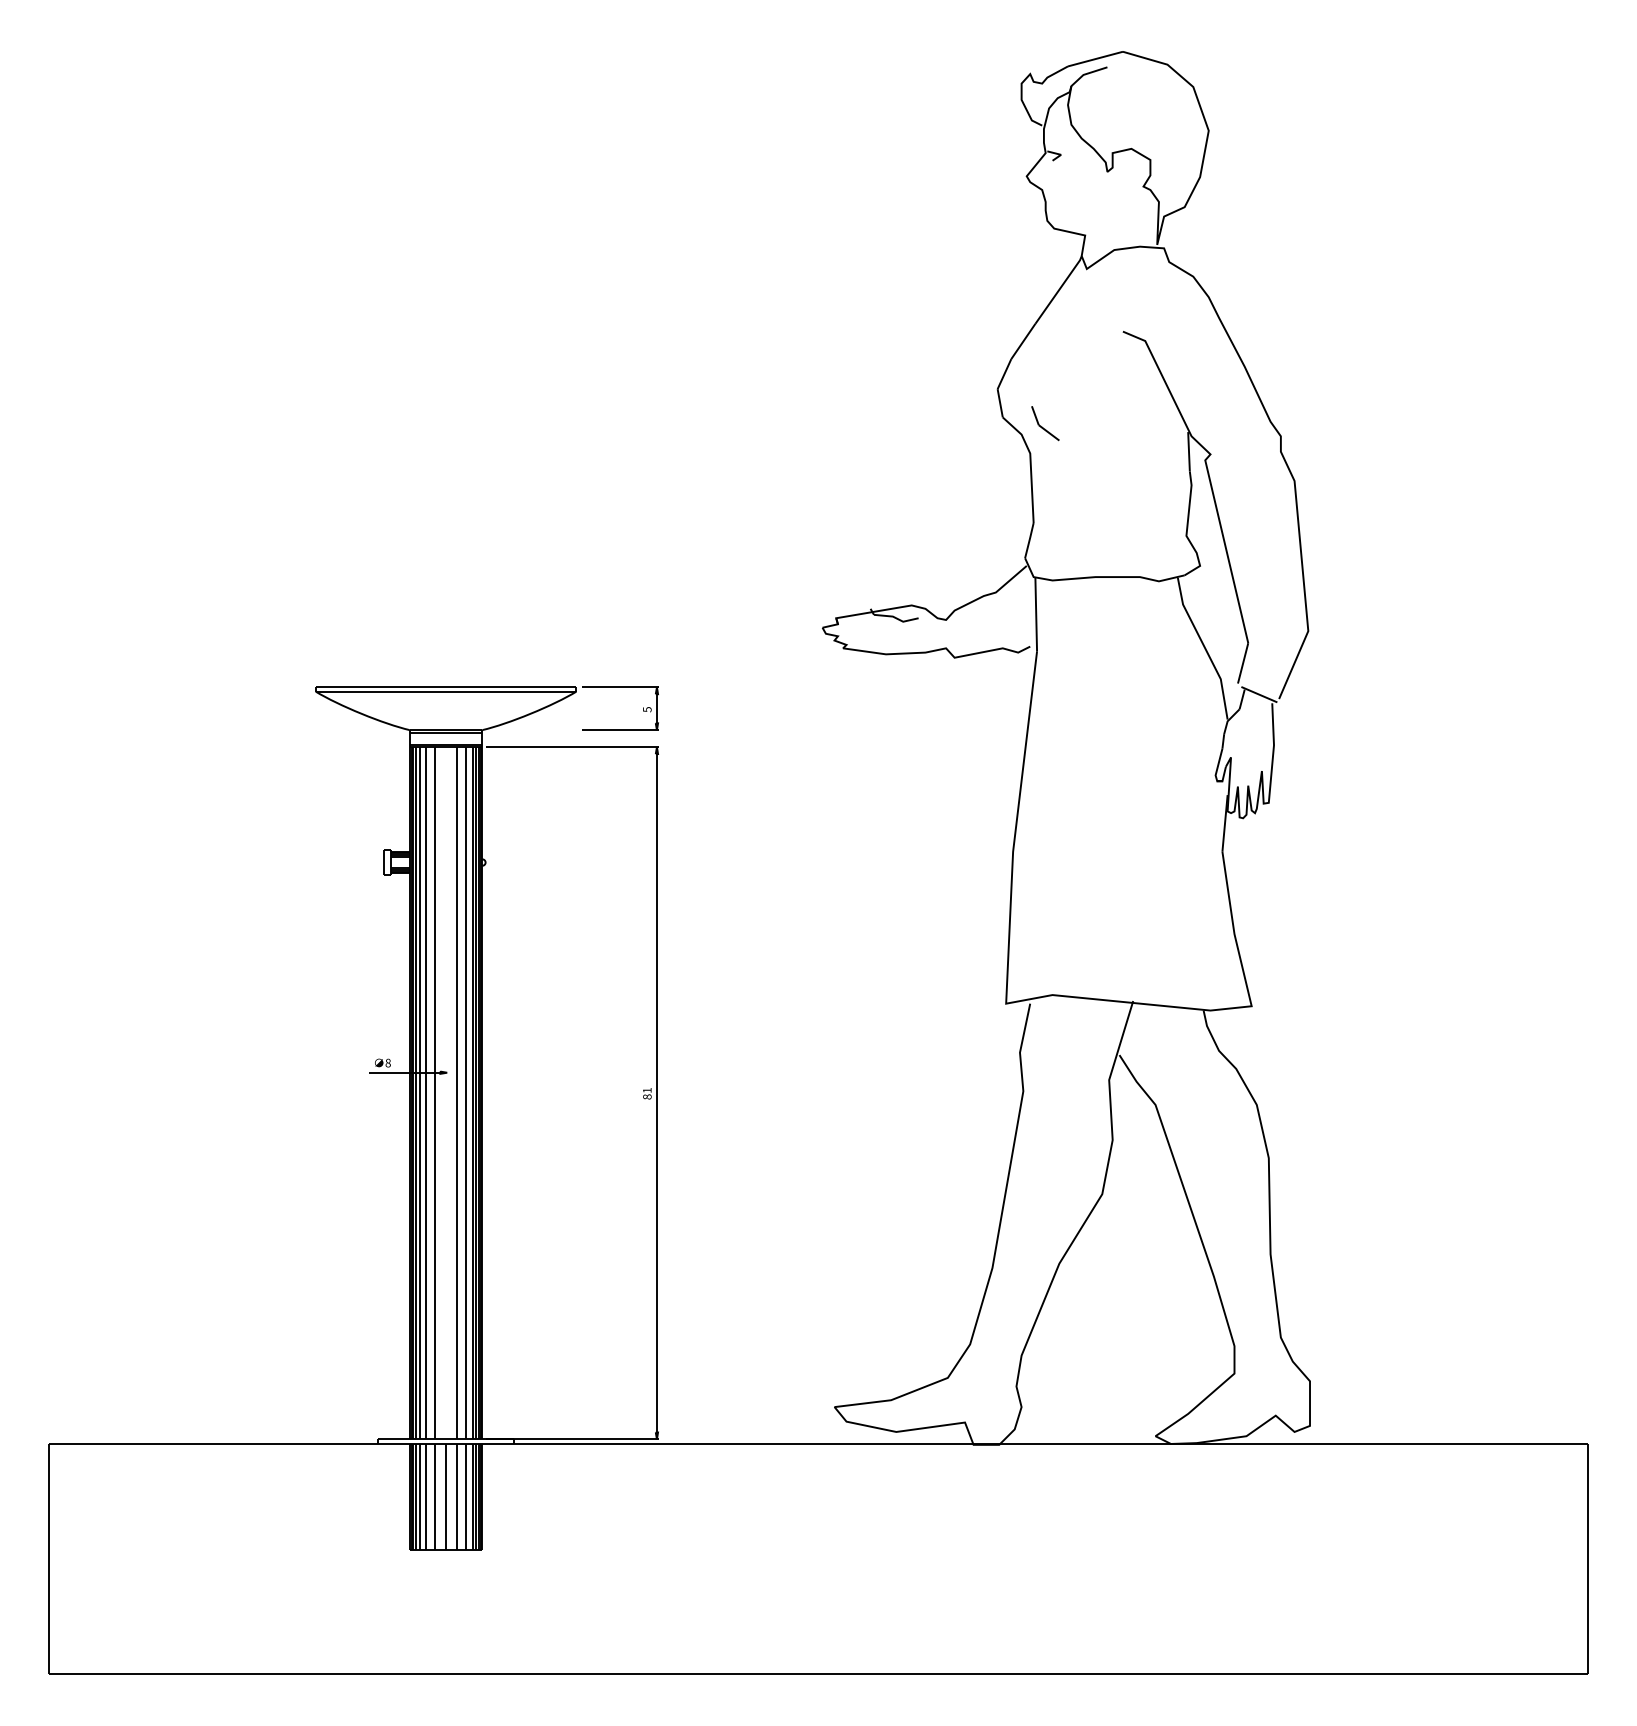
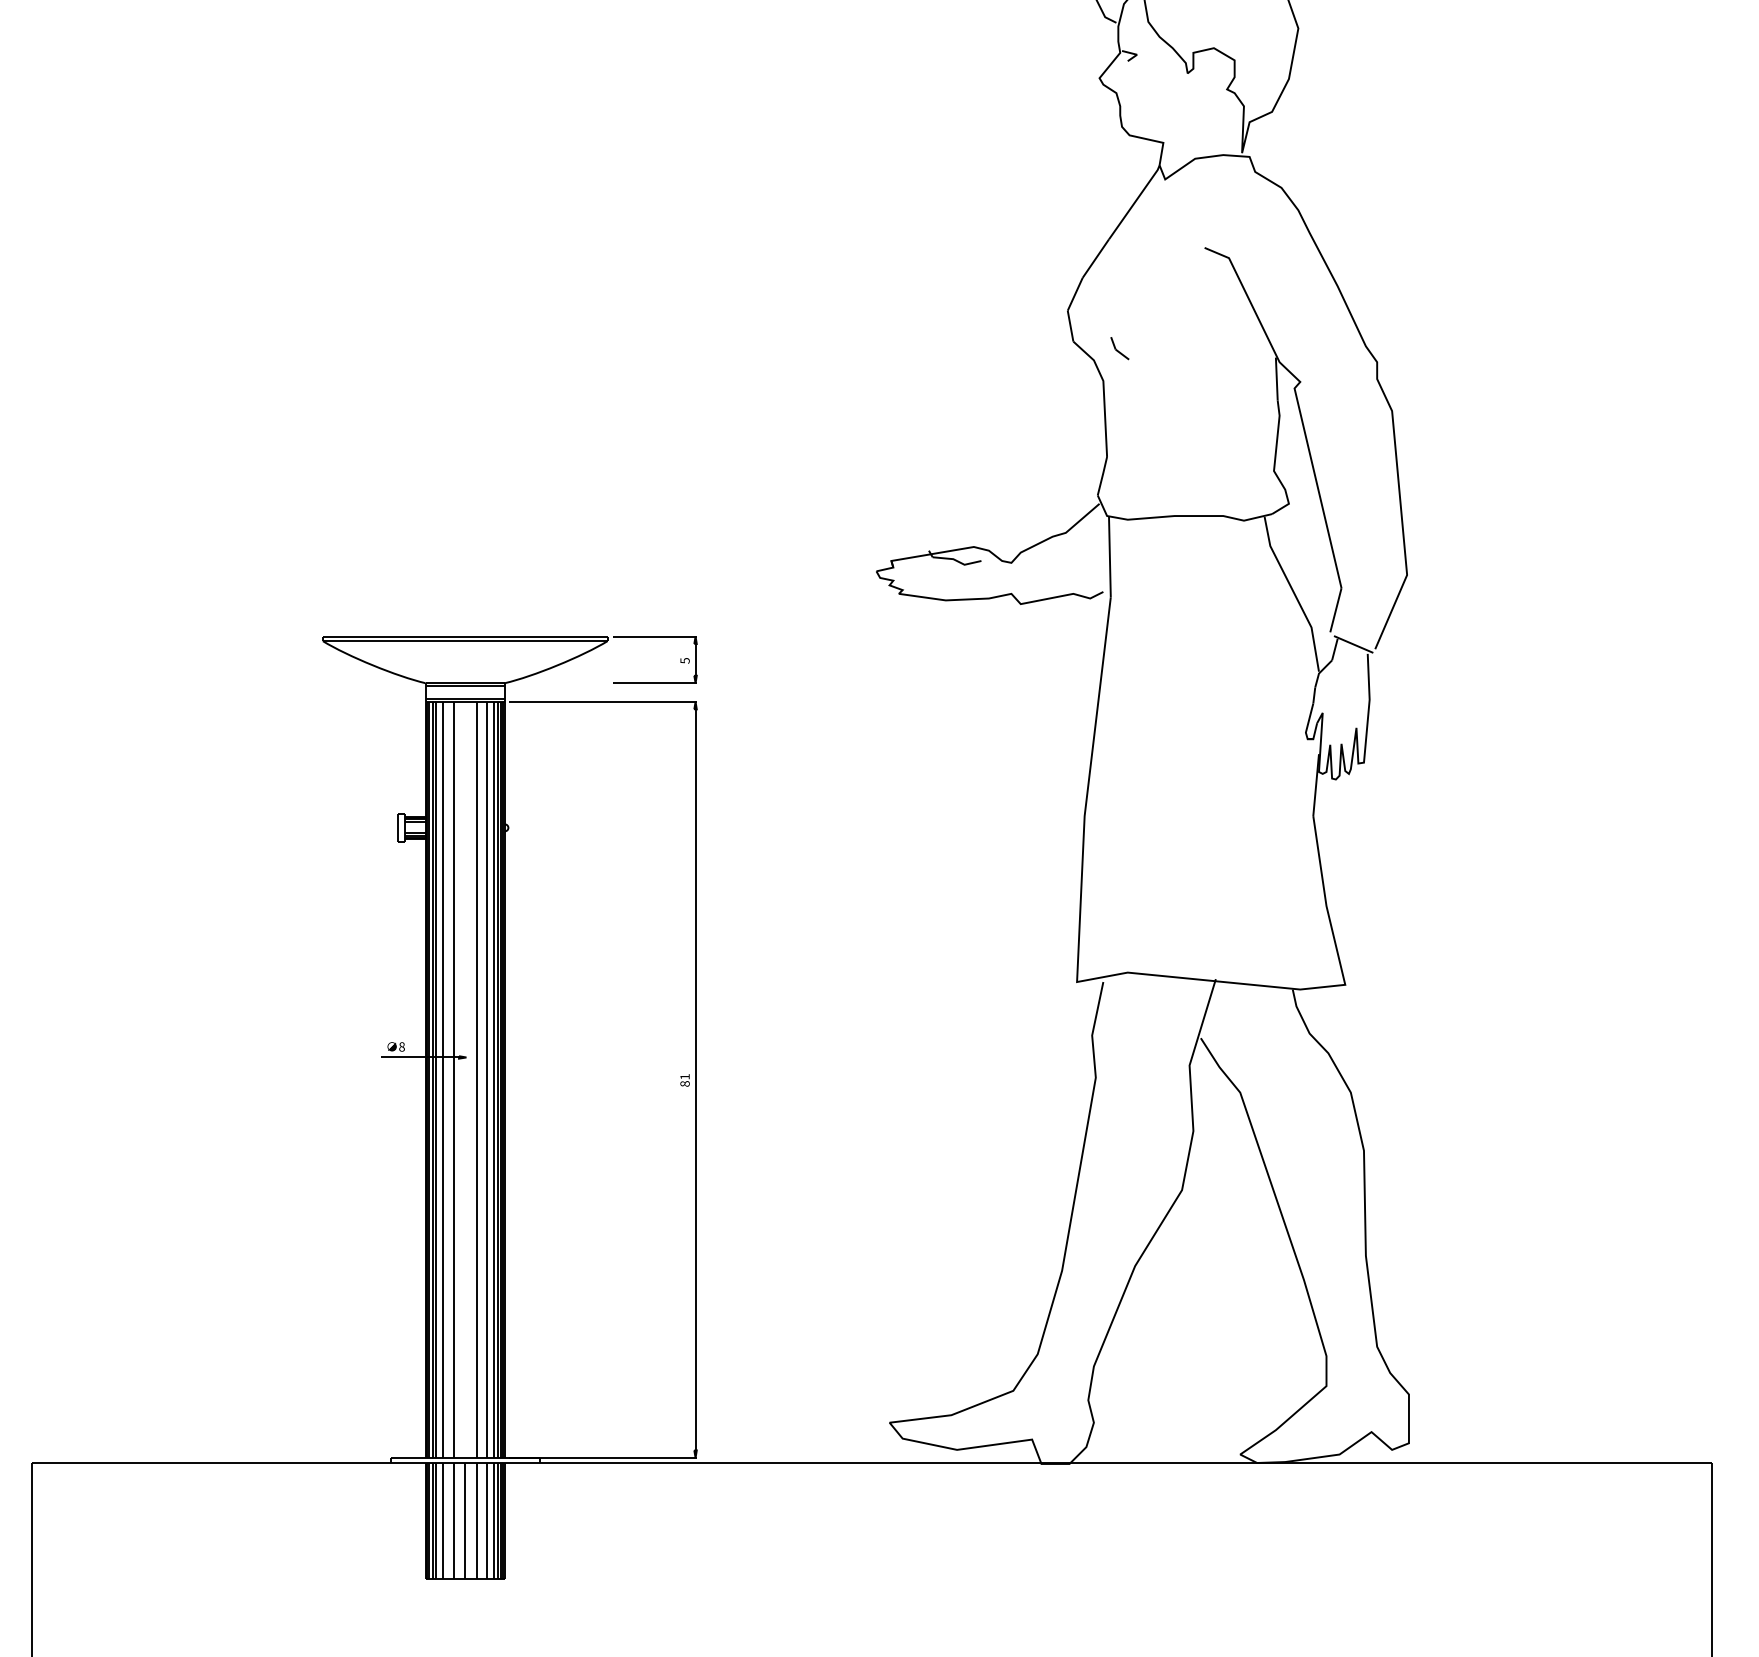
part: (1045, 423) -> (1120, 348), size x0.6

